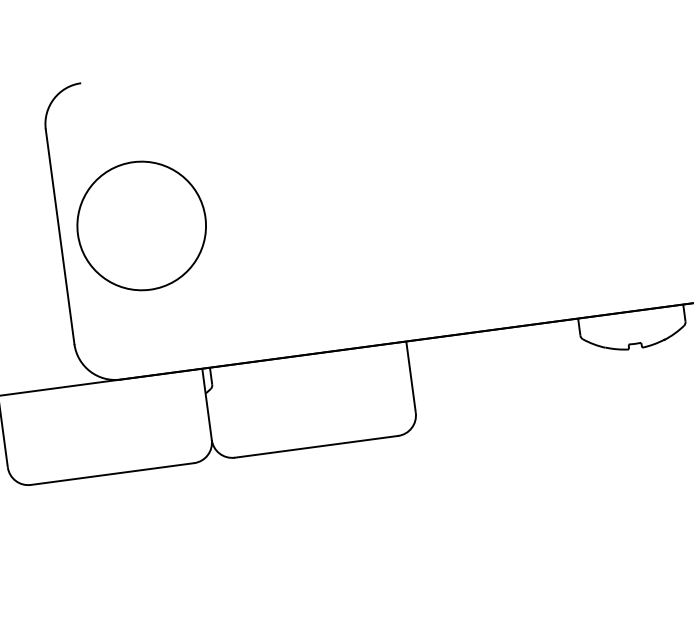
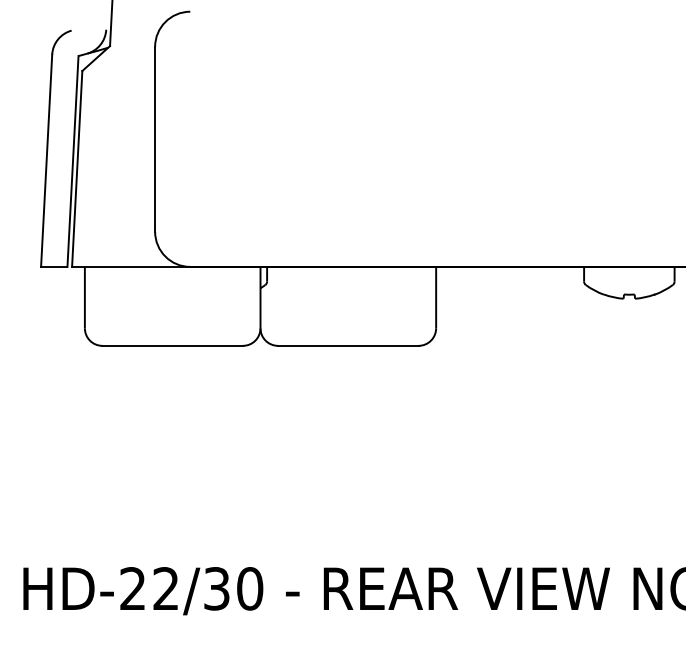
circle: (141, 226) -> (225, 139), removed

